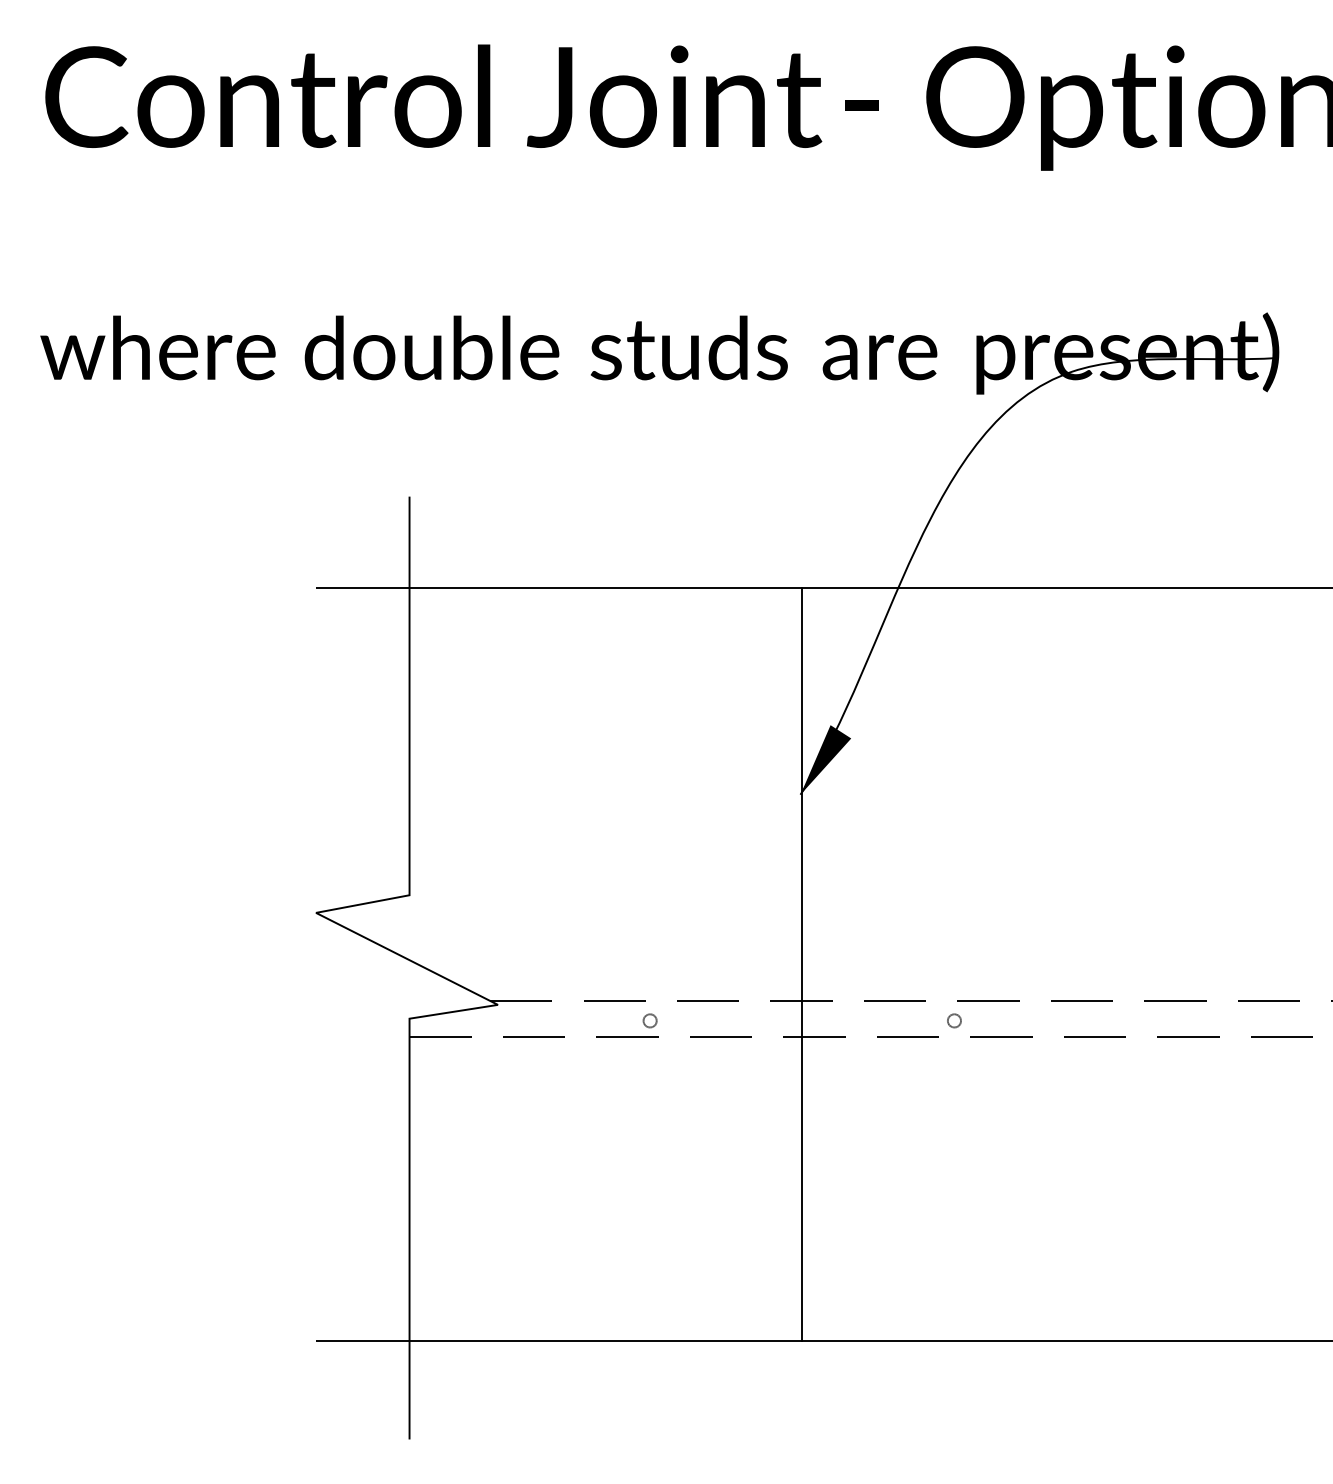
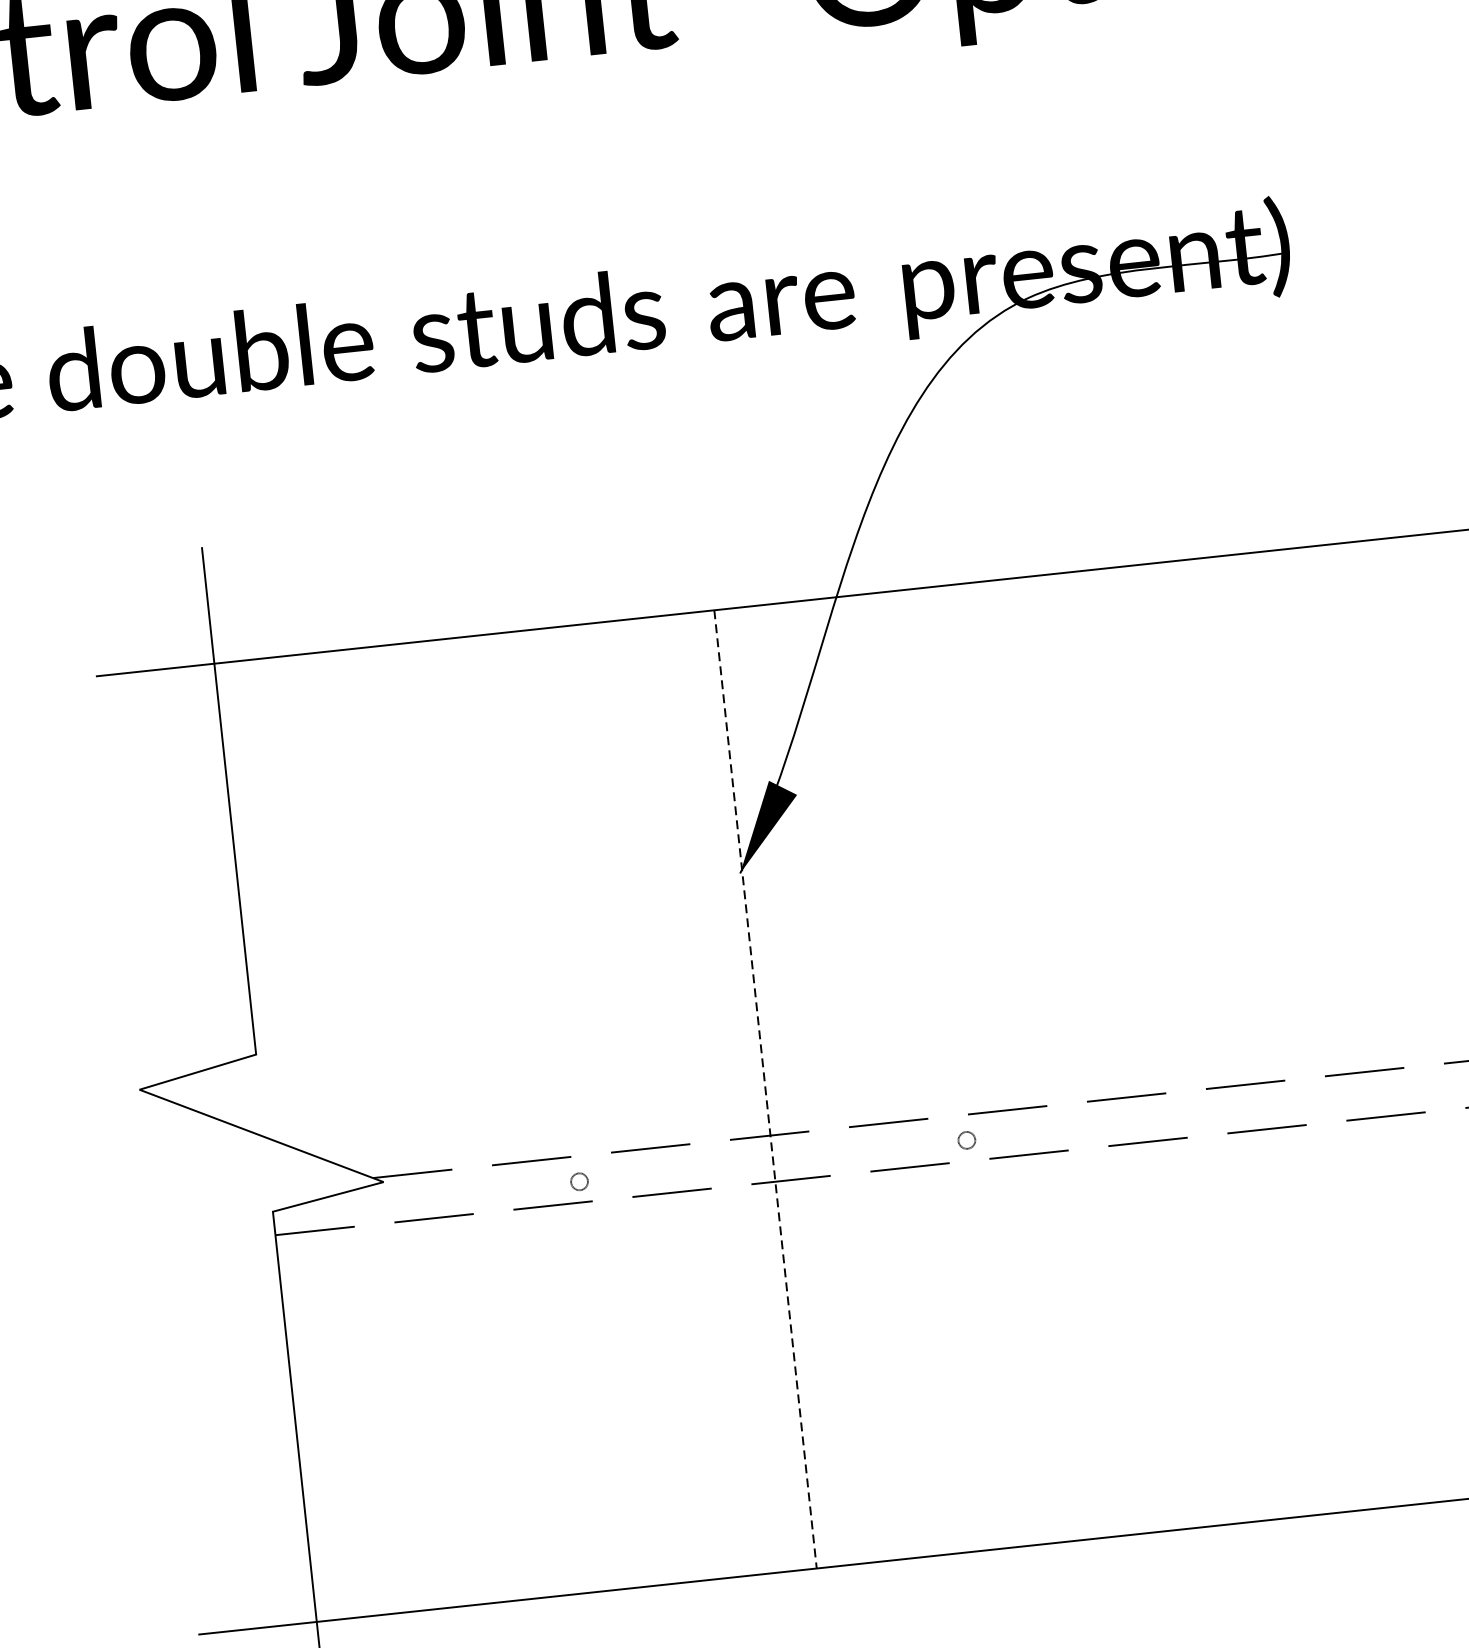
line: (802, 965) -> (765, 1090), solid -> dashed

